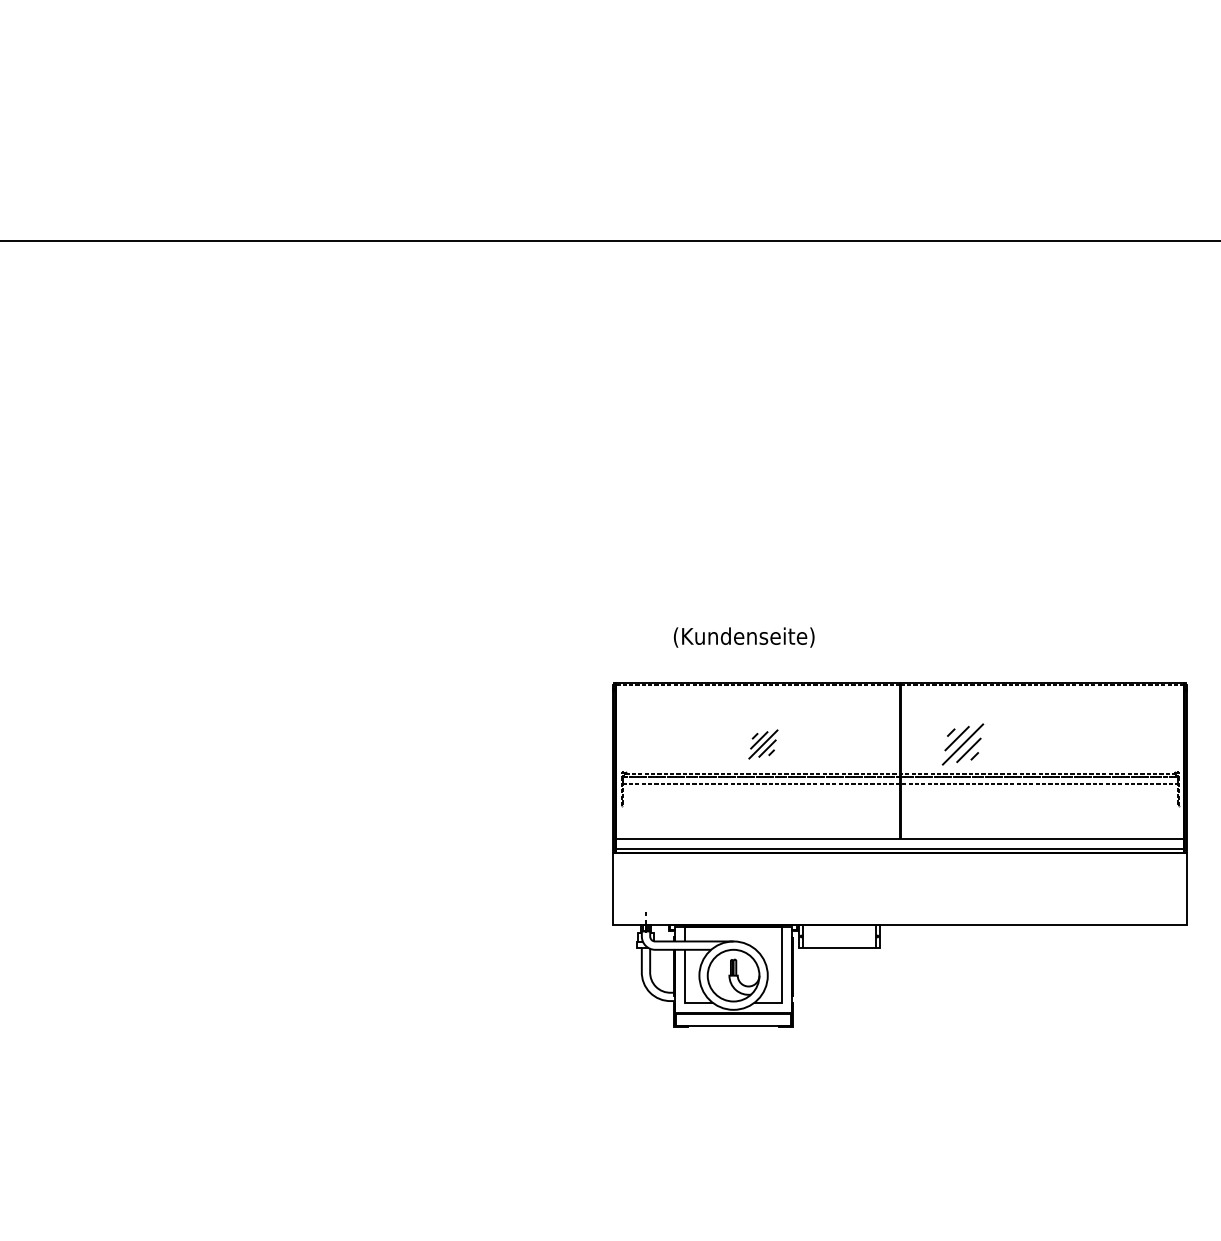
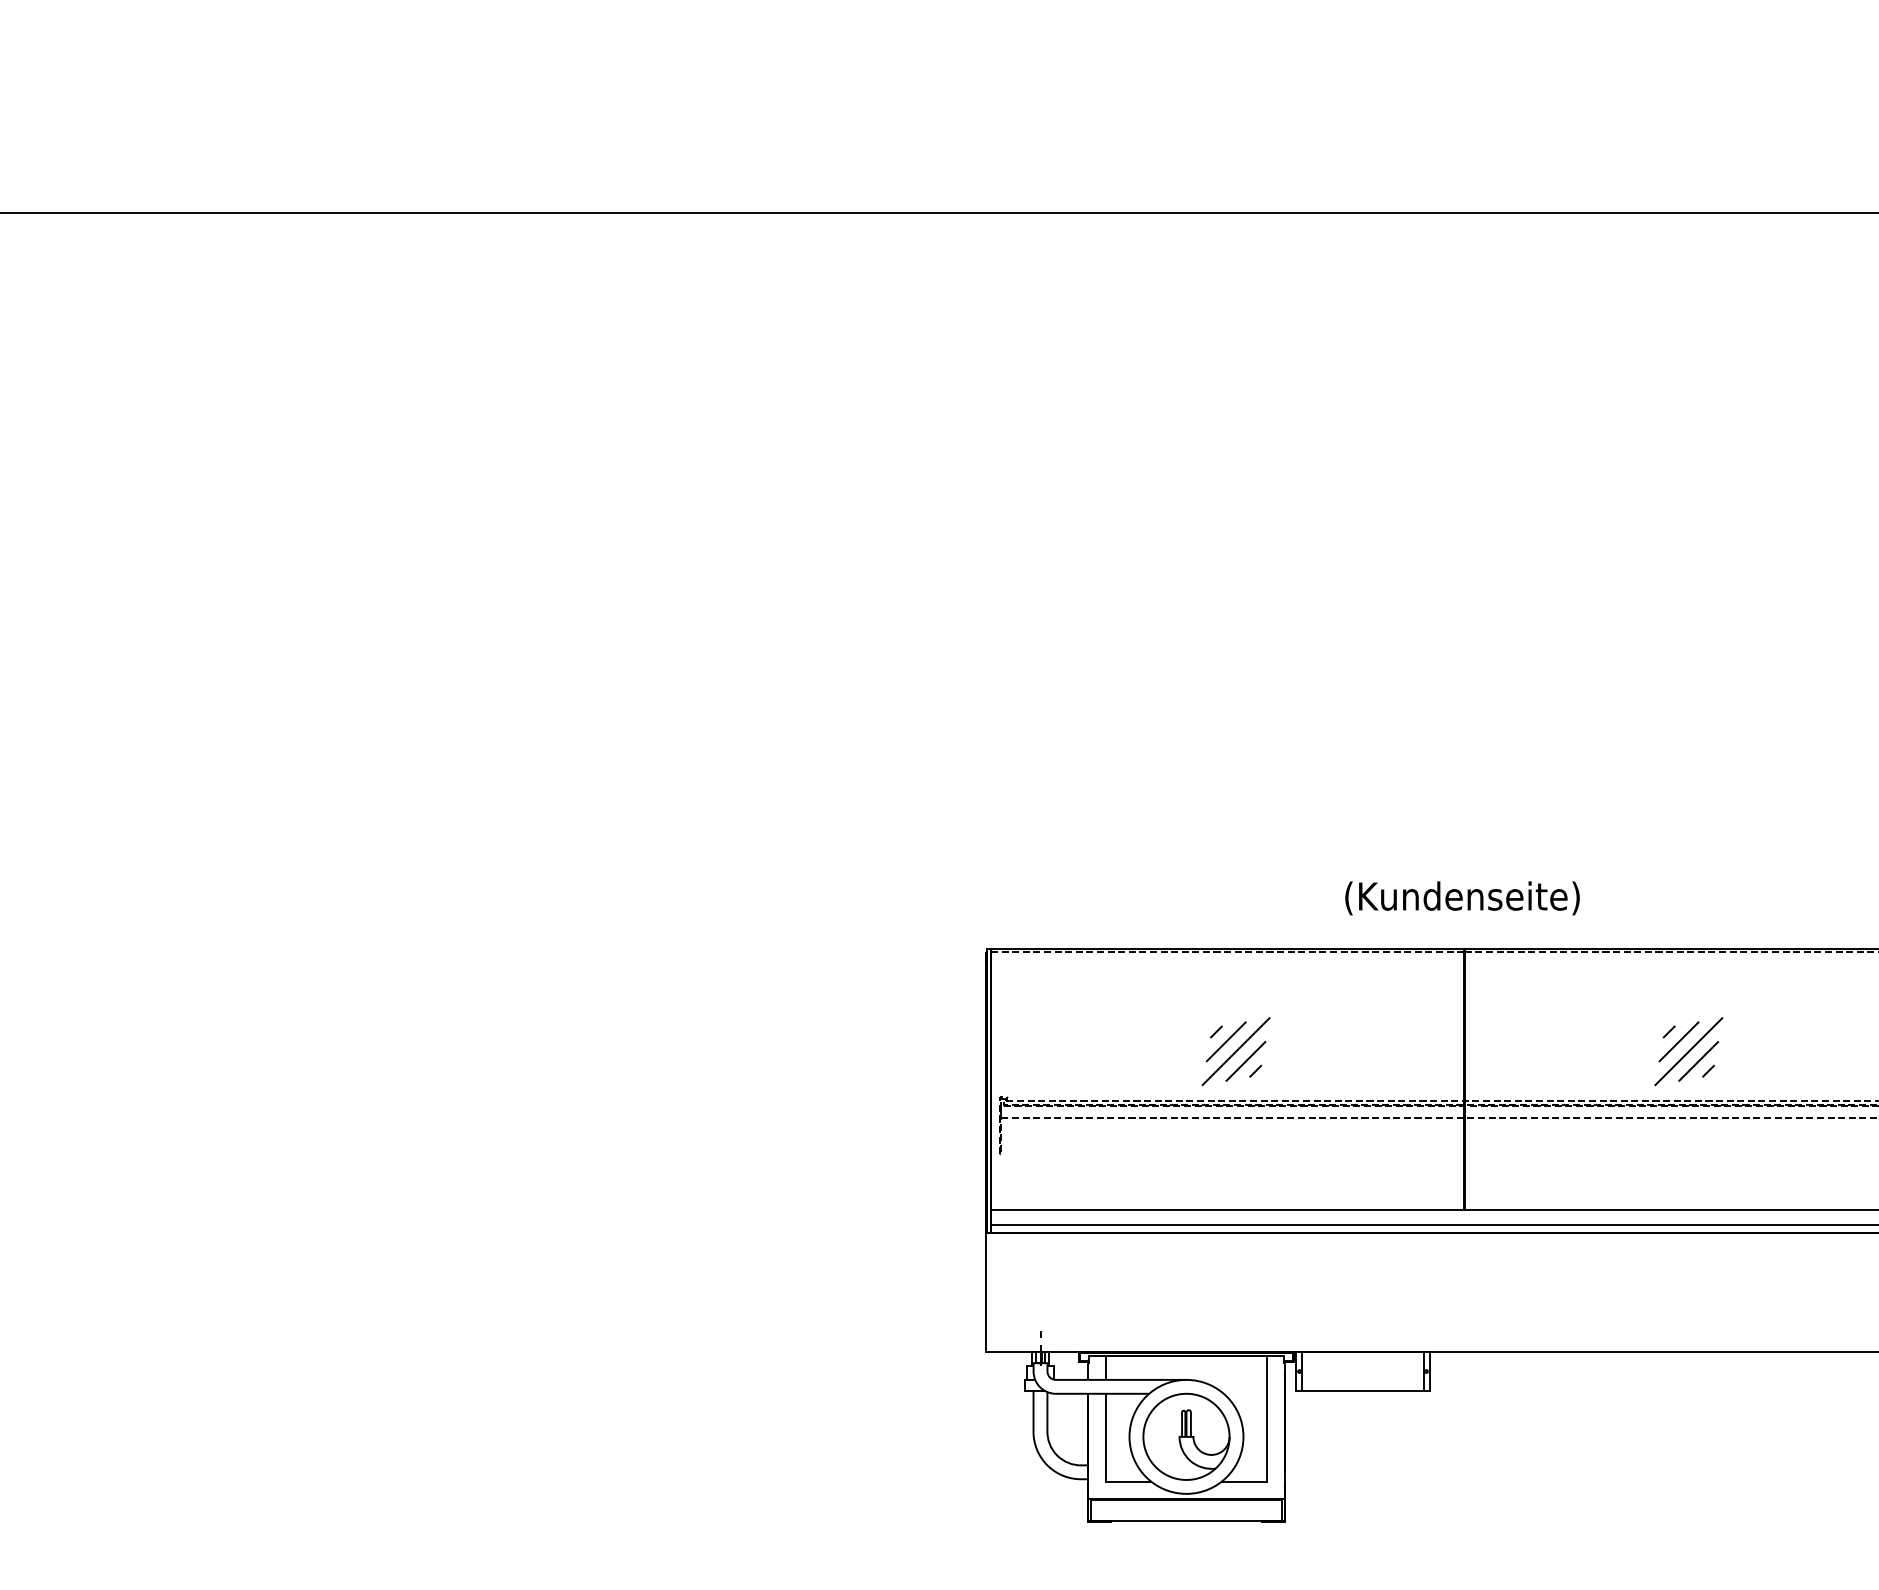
text: (744, 637) -> (1462, 898), moved
part: (763, 744) -> (1236, 1051), size x1.43
part: (962, 744) -> (1687, 1051), moved

